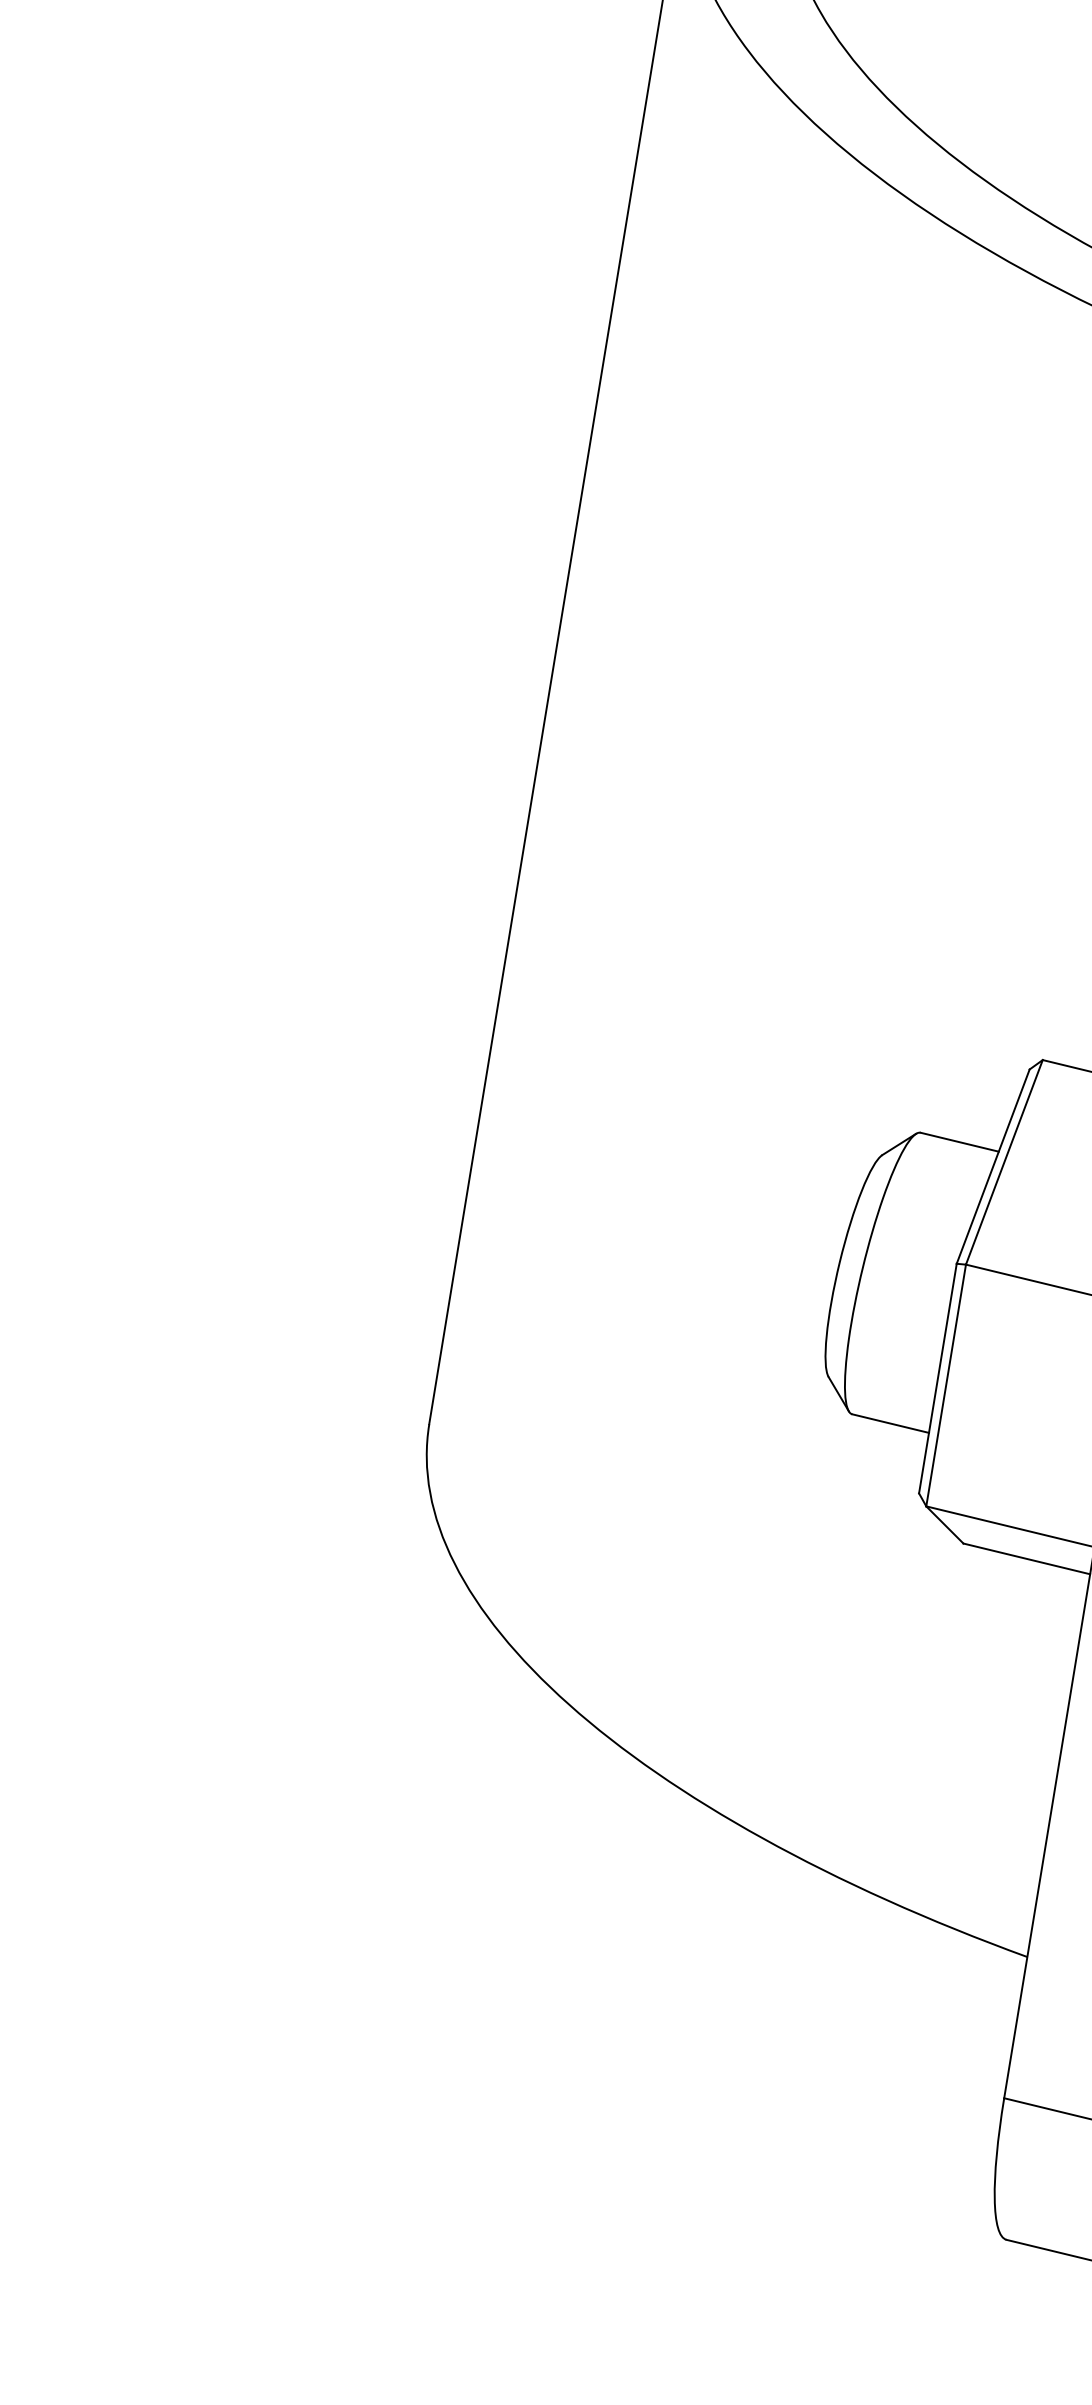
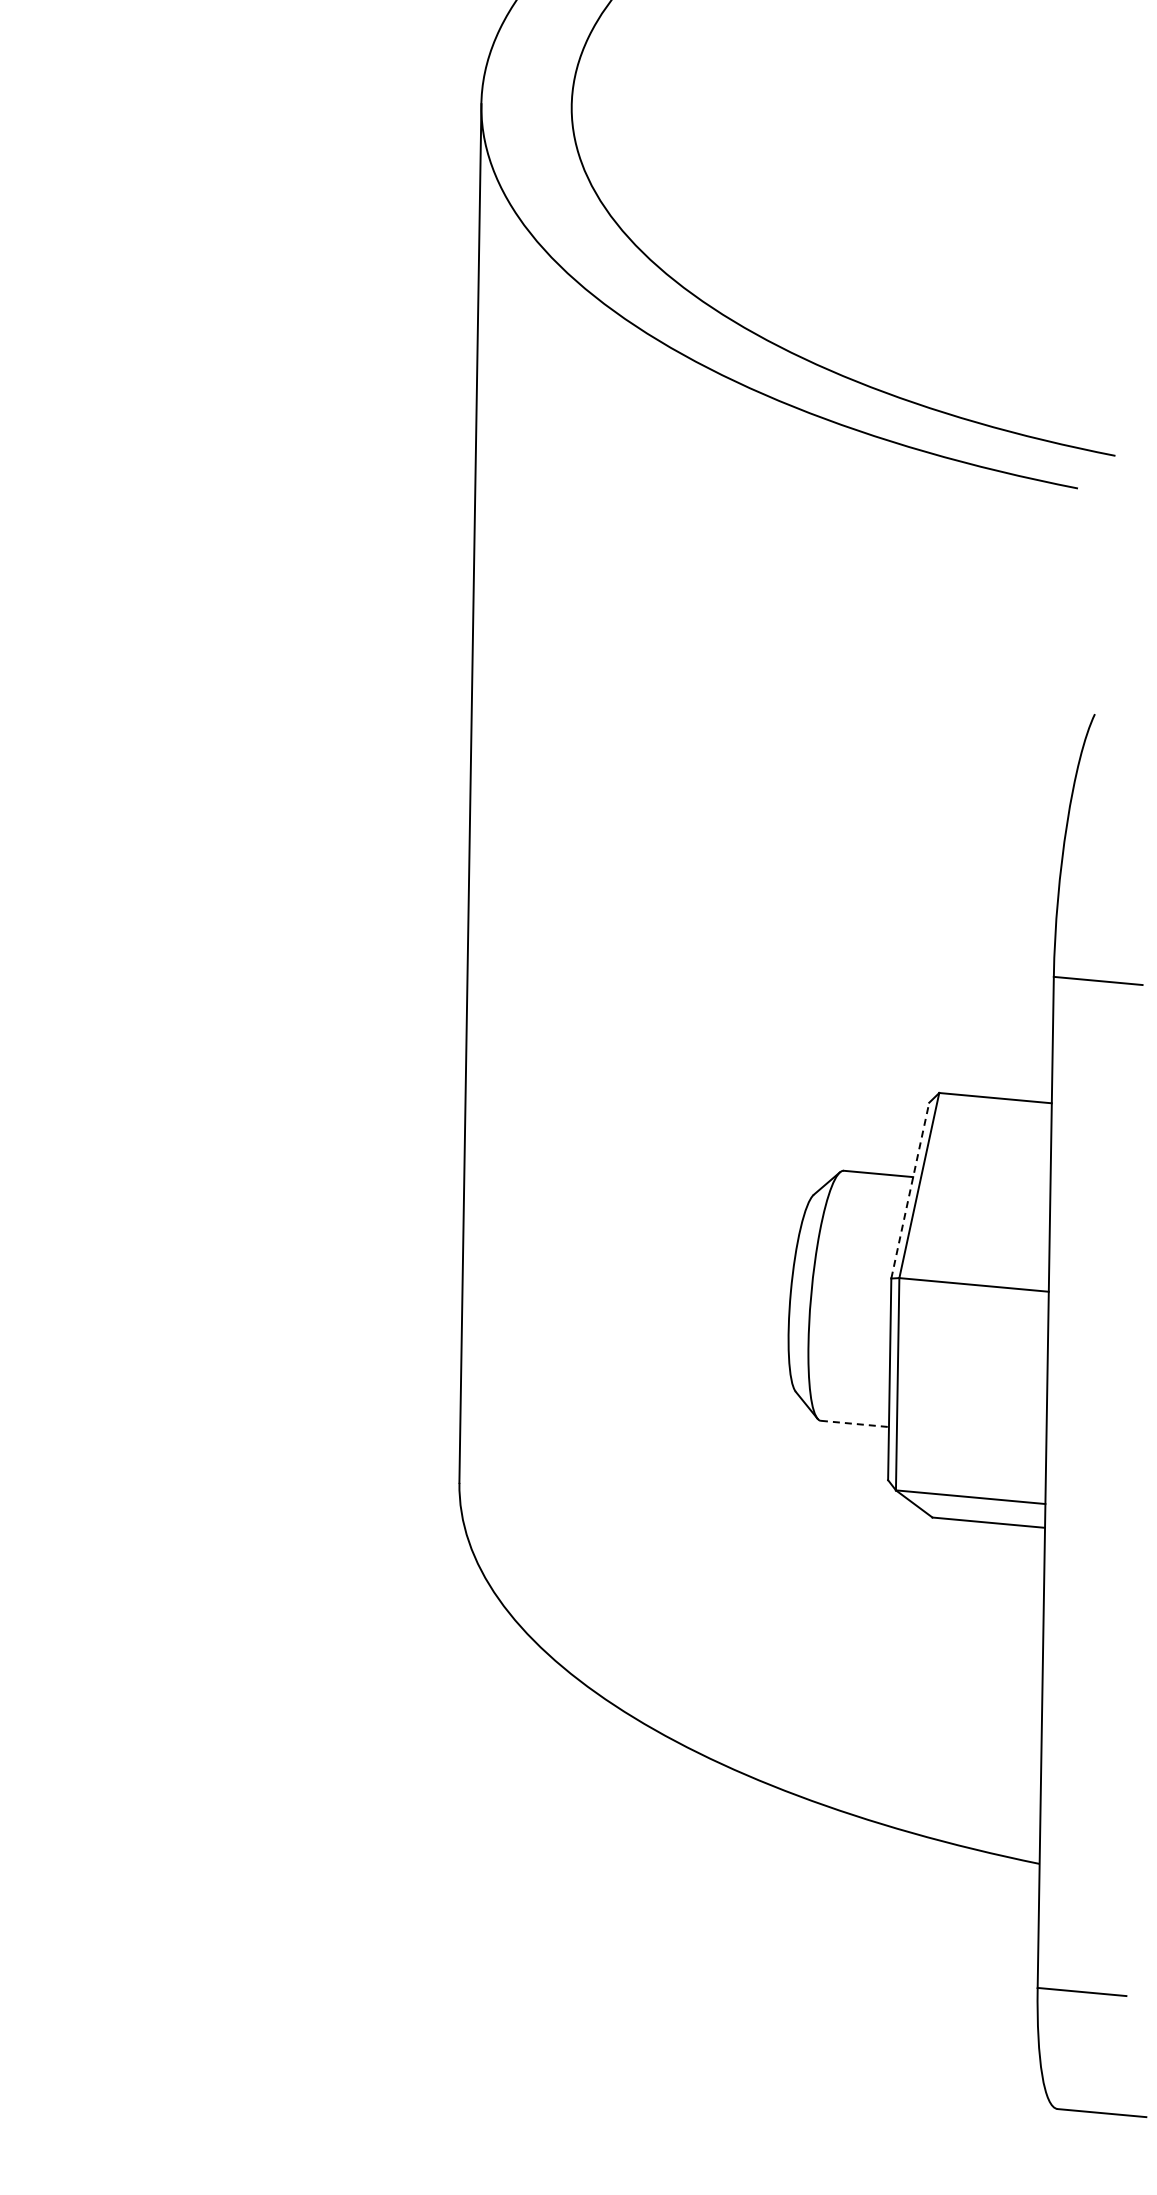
line: (993, 1166) -> (910, 1190), solid -> dashed
line: (891, 1423) -> (855, 1423), solid -> dashed

